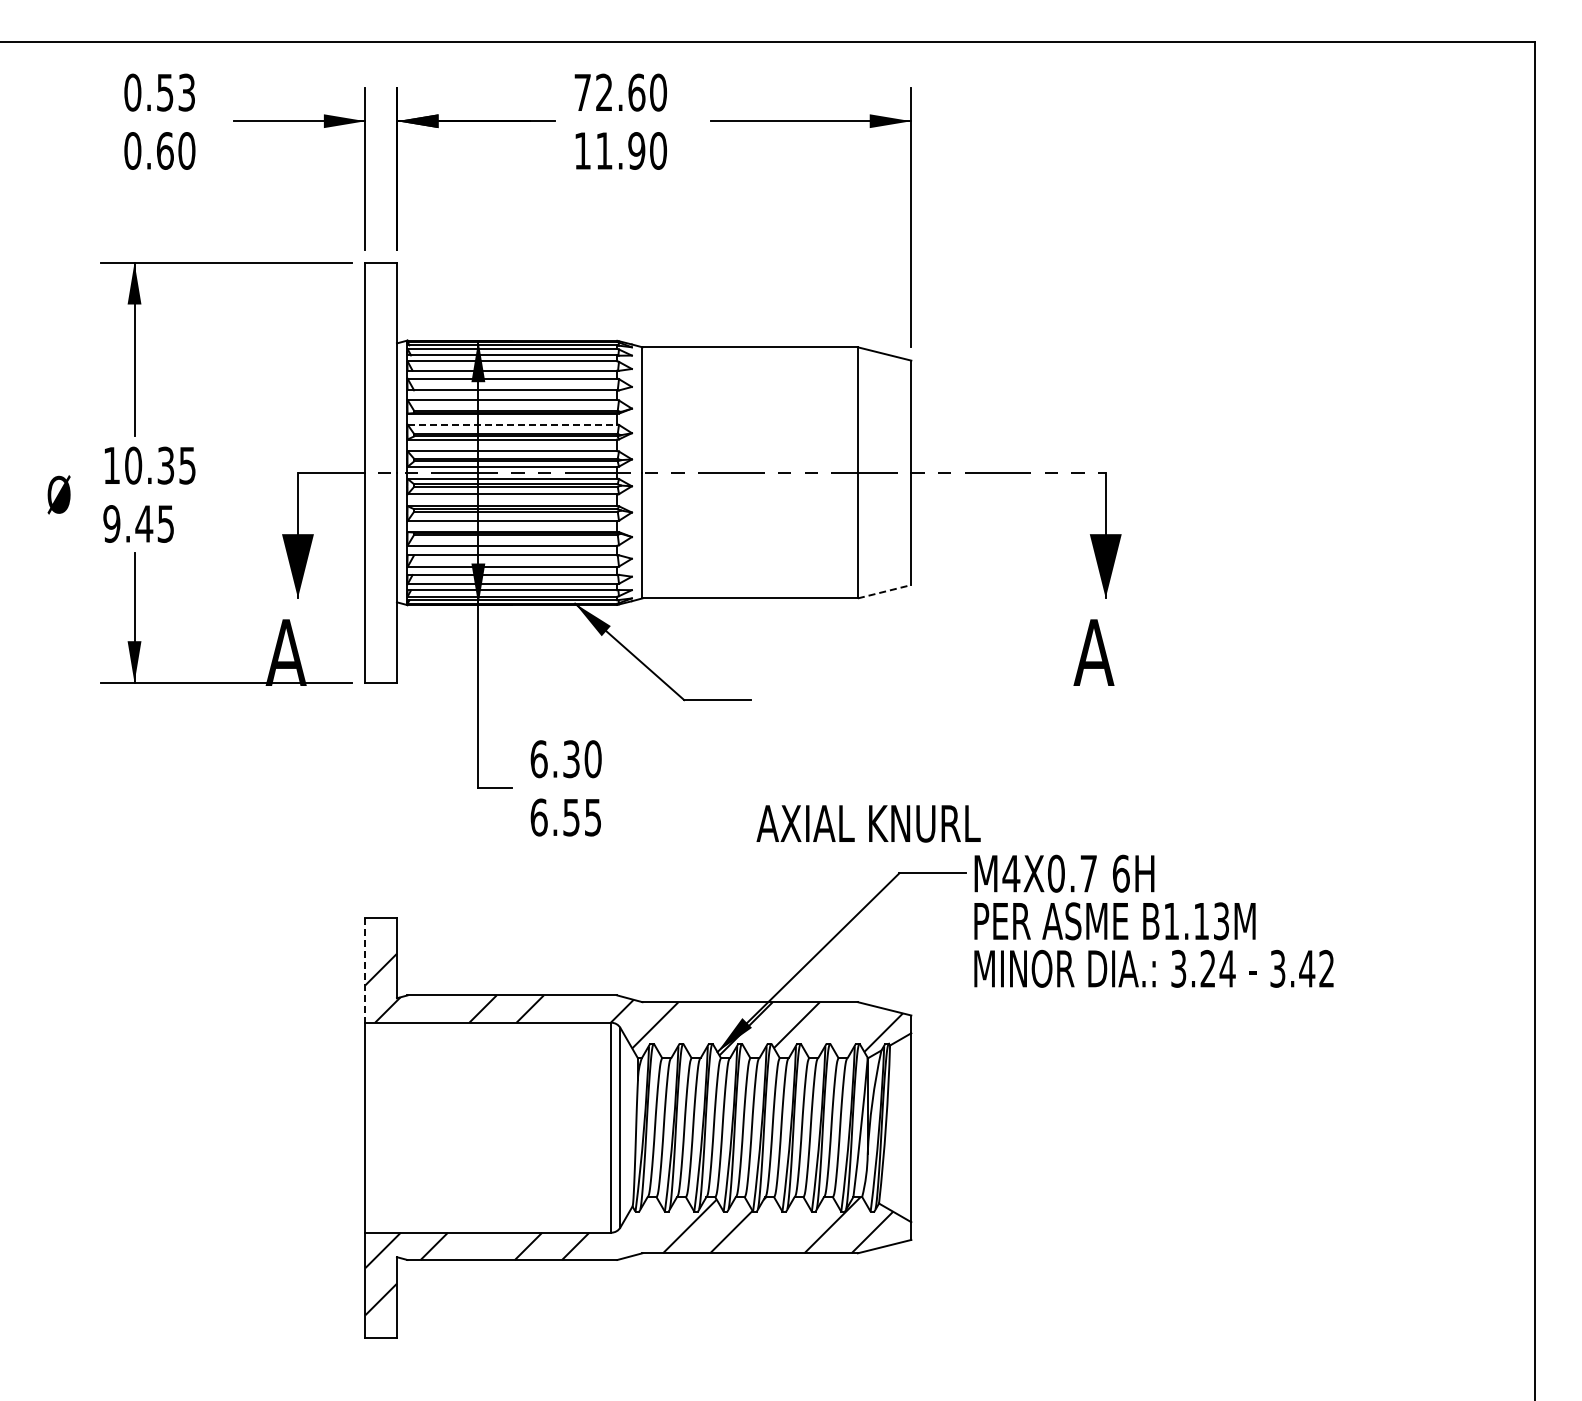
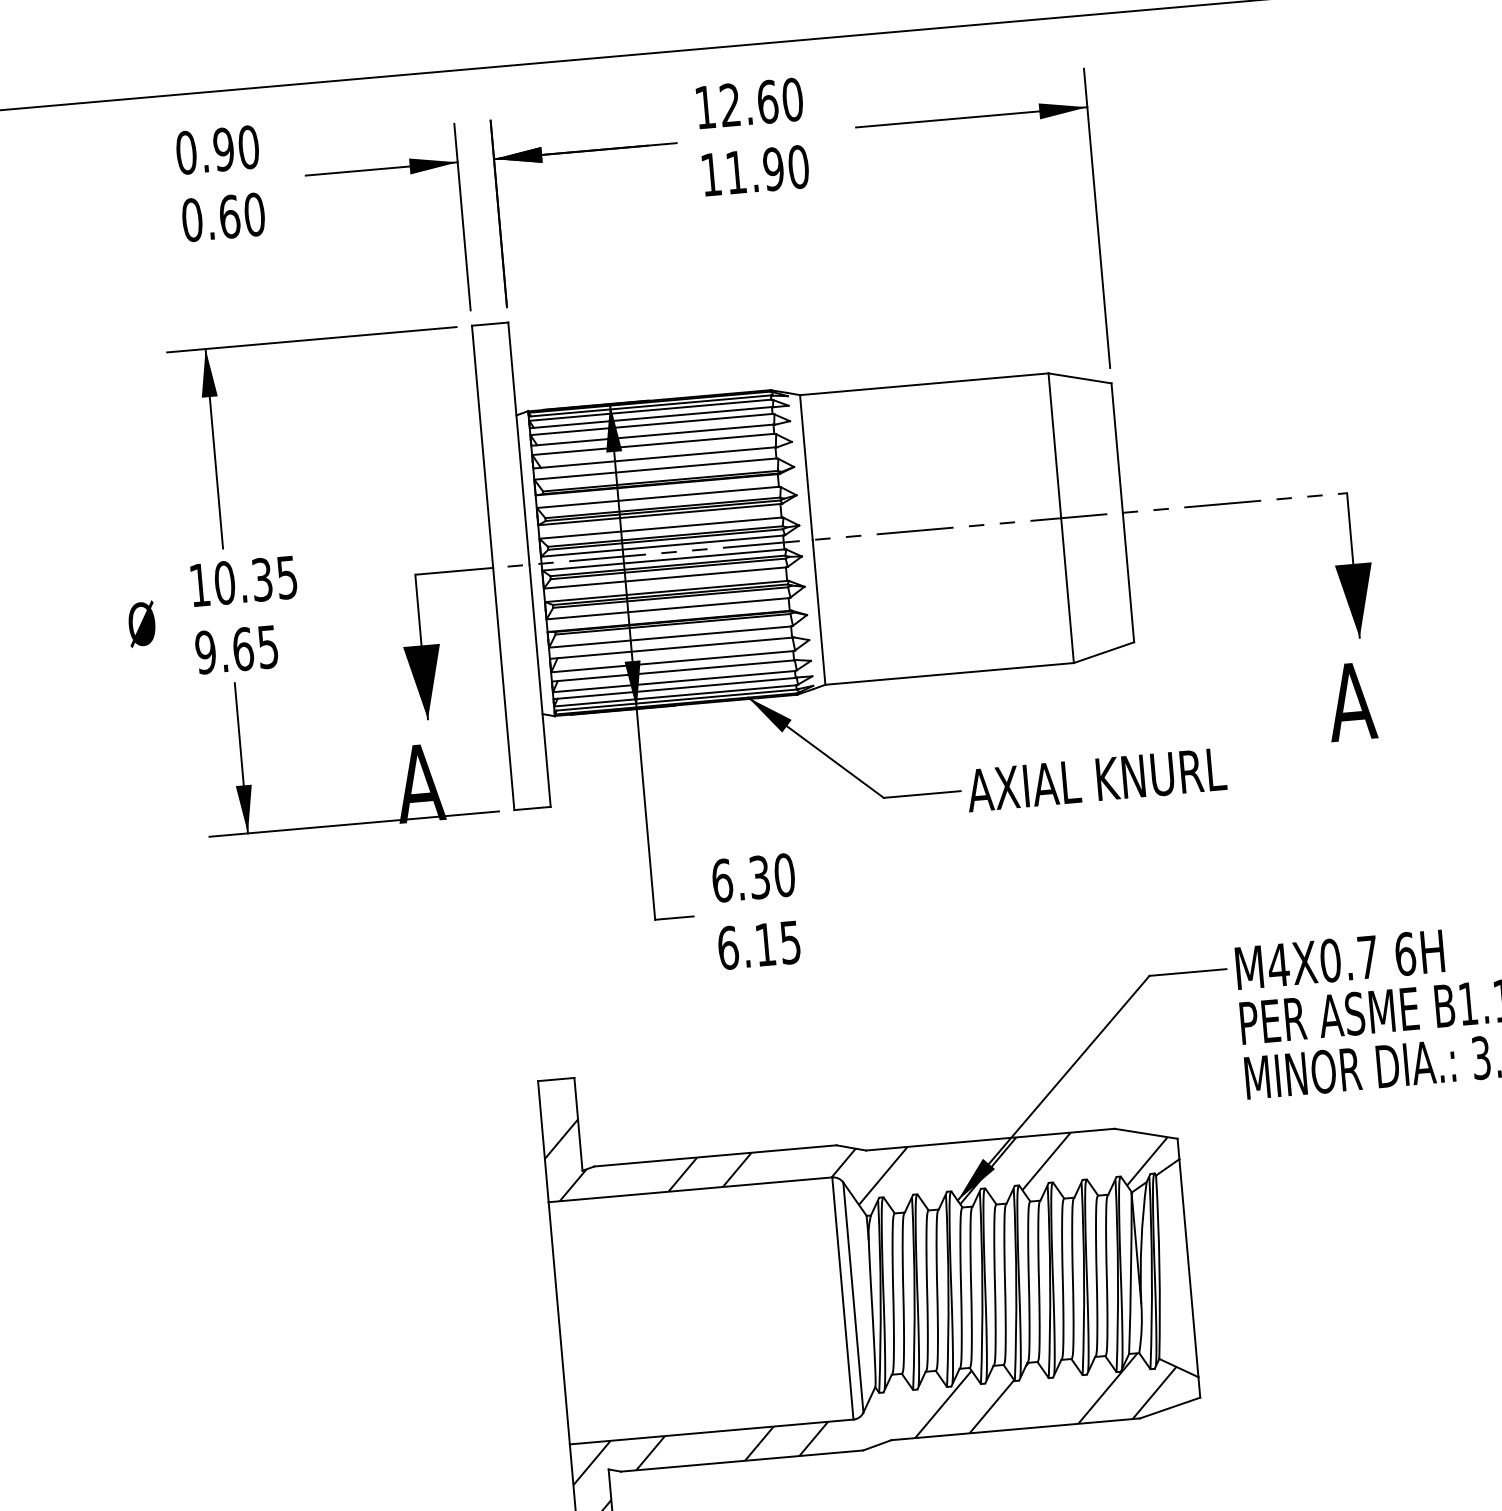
text: (175, 92) -> (235, 148), 0.53 -> 0.90
text: (582, 92) -> (705, 107), 72.60 -> 12.60
line: (512, 424) -> (657, 497), dashed -> solid
text: (144, 523) -> (243, 648), 9.45 -> 9.65
line: (884, 591) -> (1103, 652), dashed -> solid
text: (571, 817) -> (765, 944), 6.55 -> 6.15
text: (868, 823) -> (1096, 779), moved
line: (365, 970) -> (543, 1141), dashed -> solid

